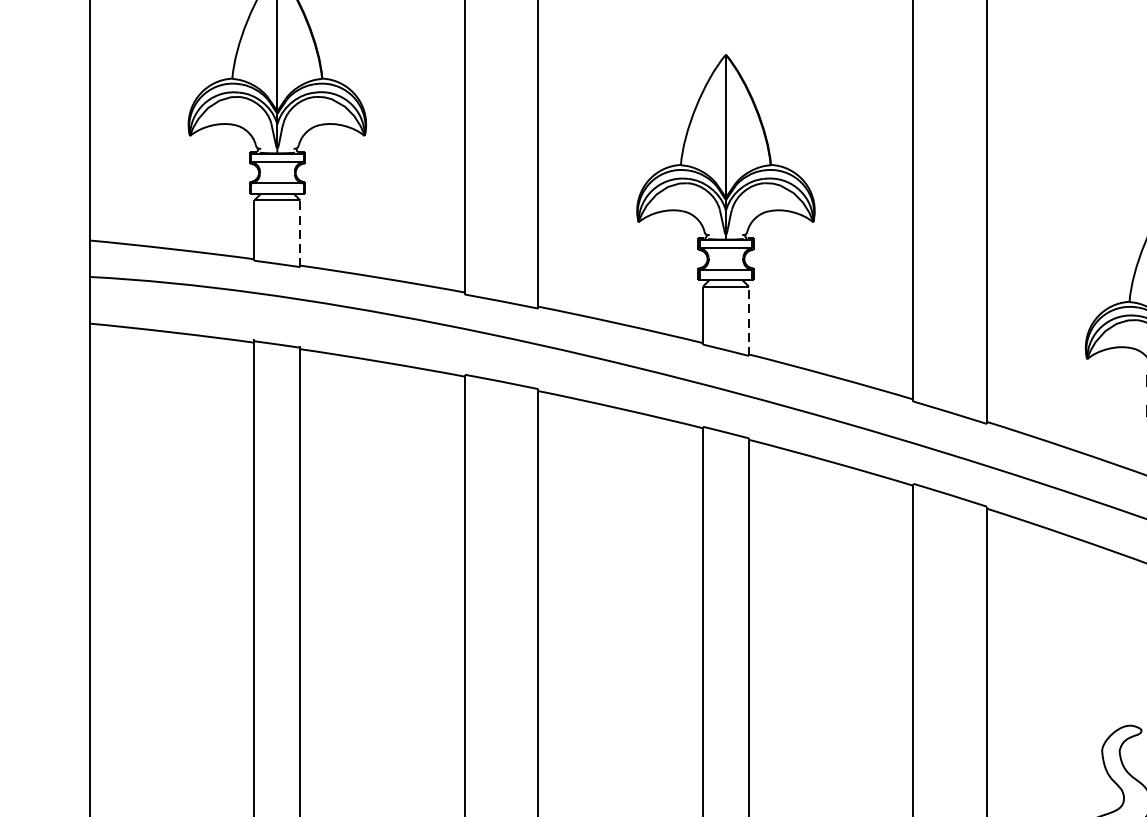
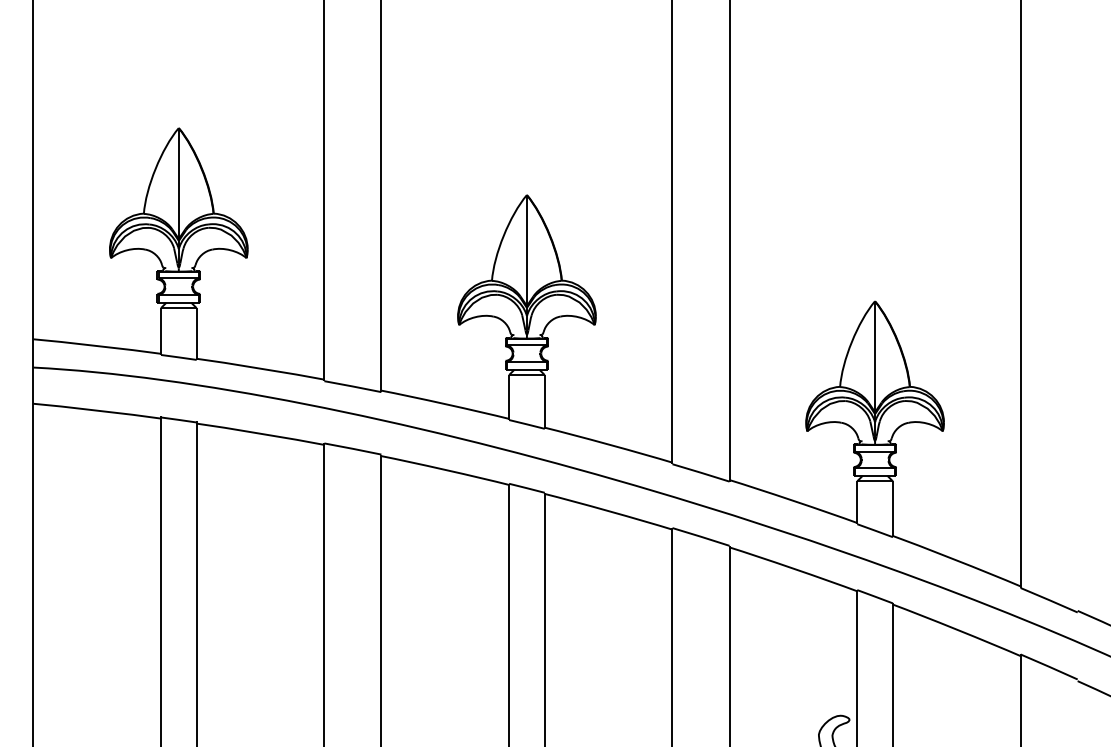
line: (300, 234) -> (196, 334), dashed -> solid
line: (748, 320) -> (544, 401), dashed -> solid

